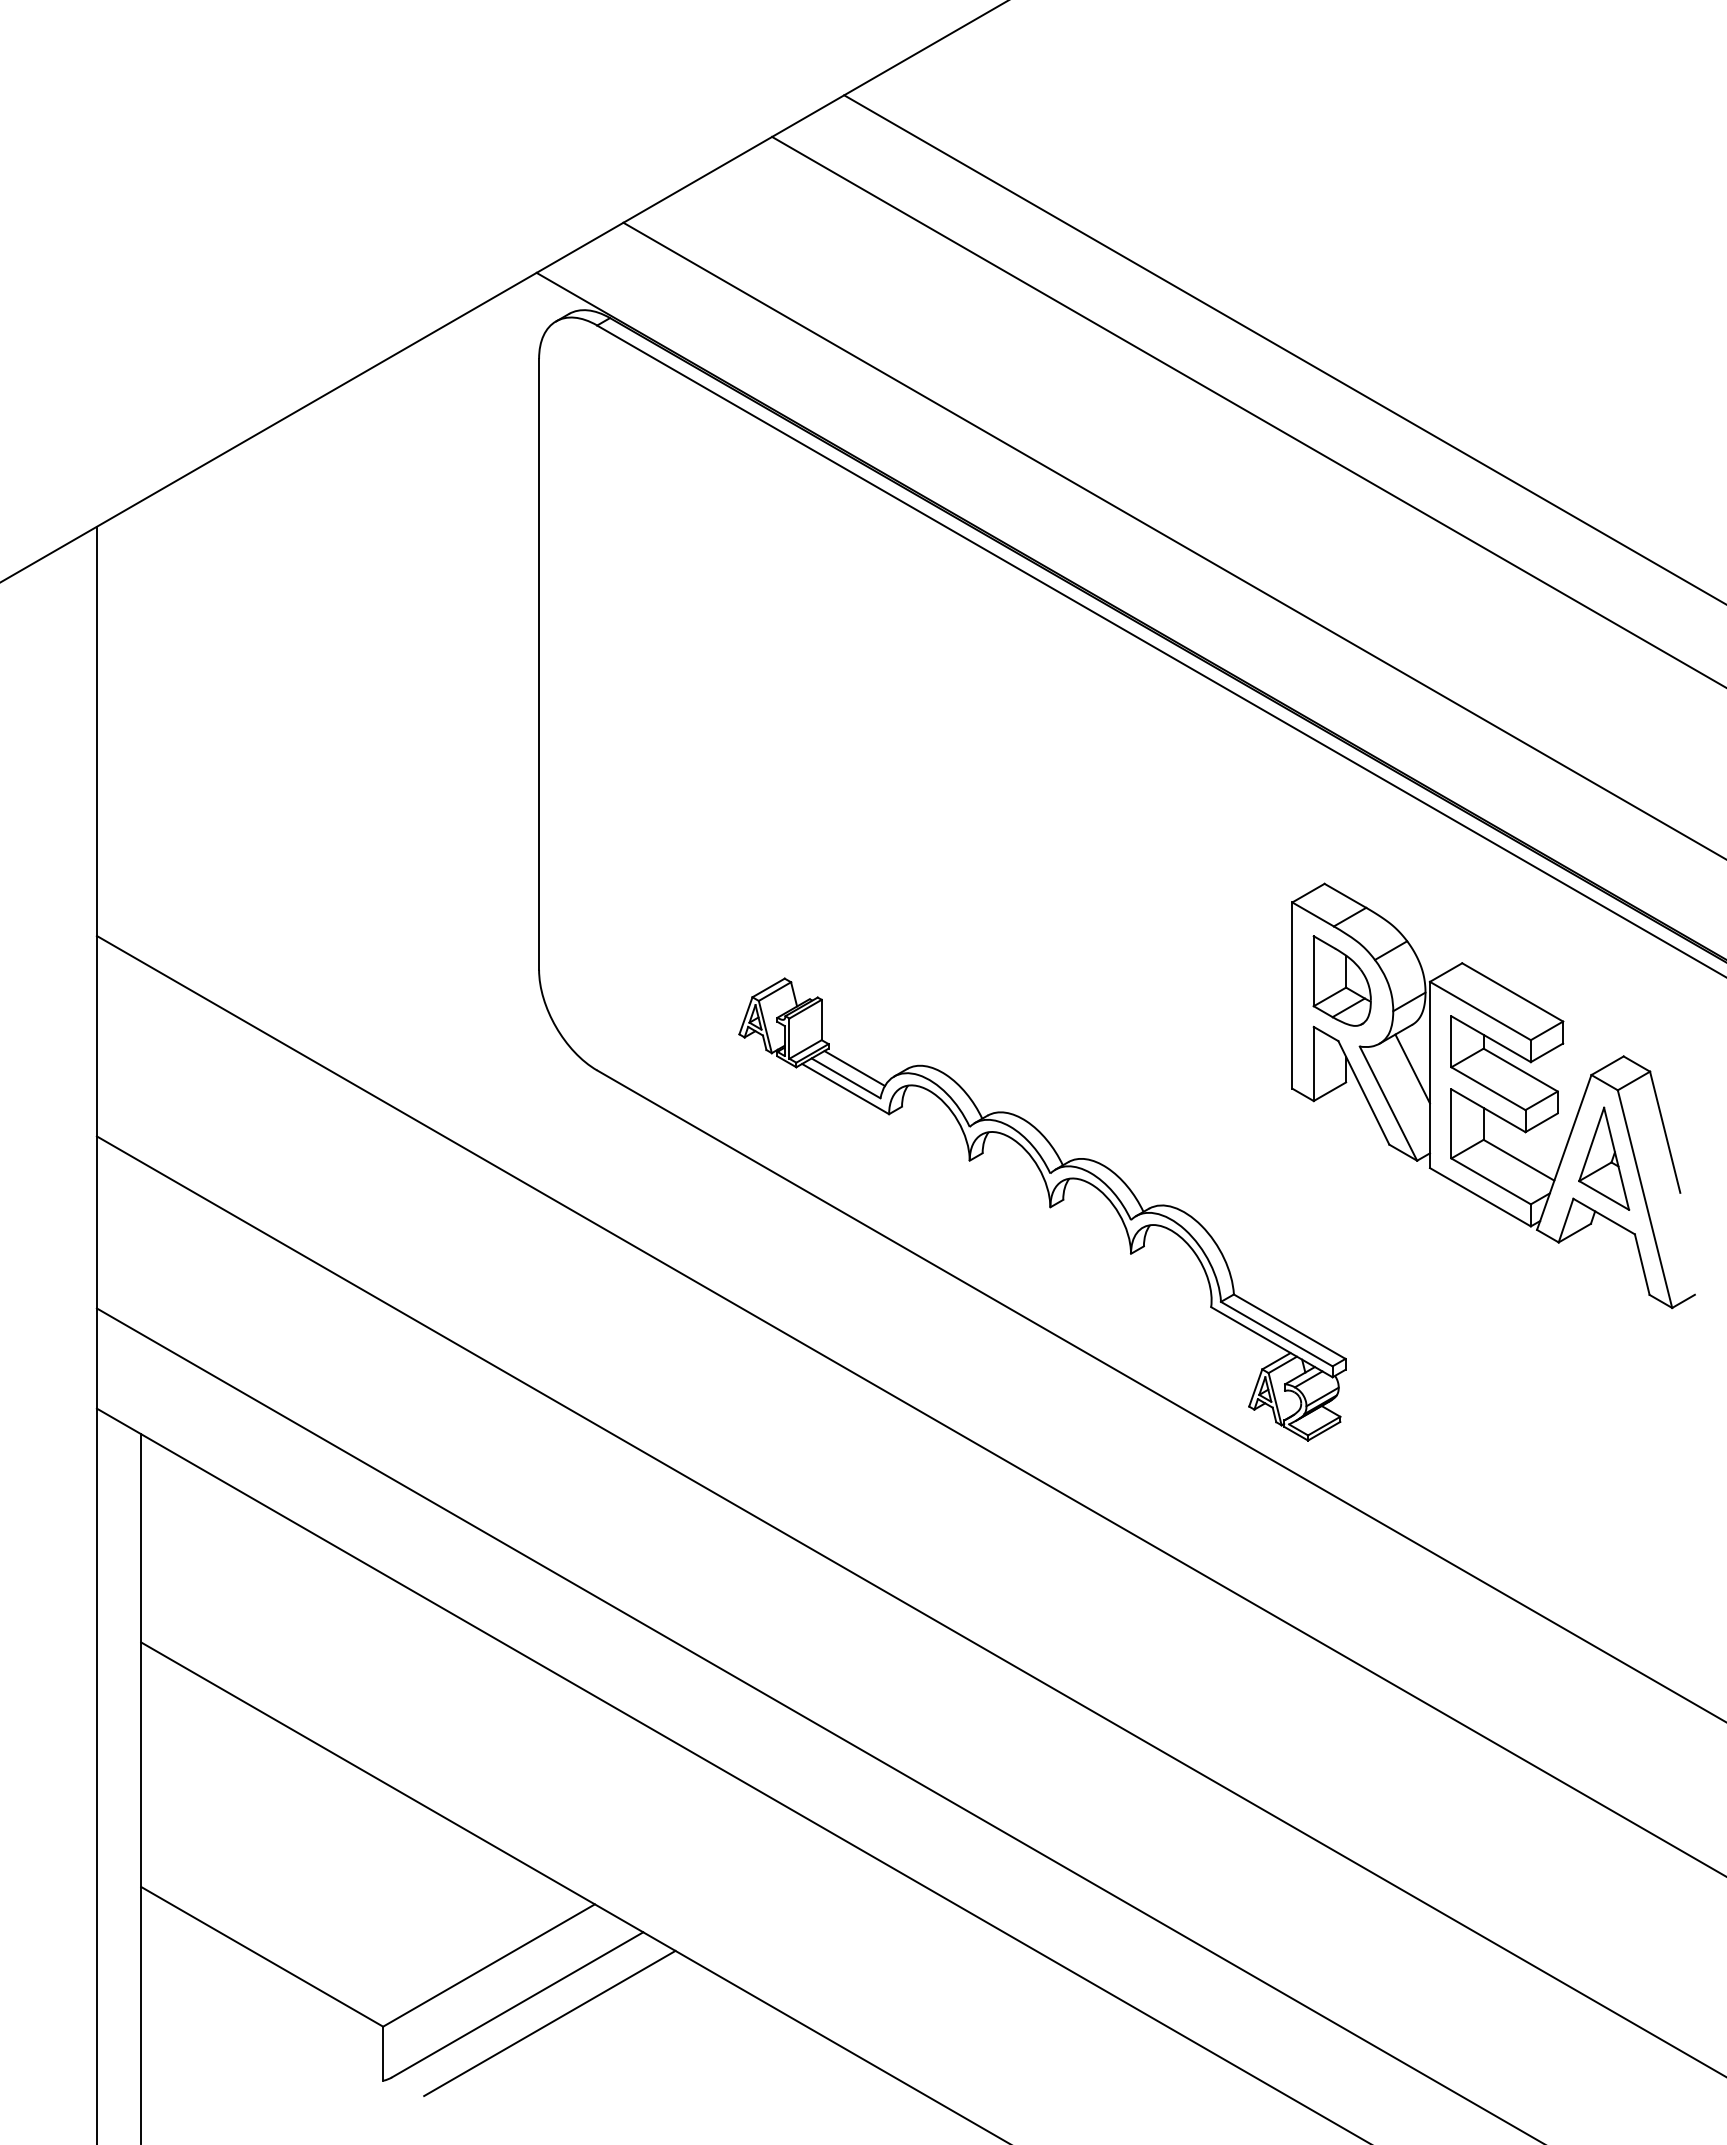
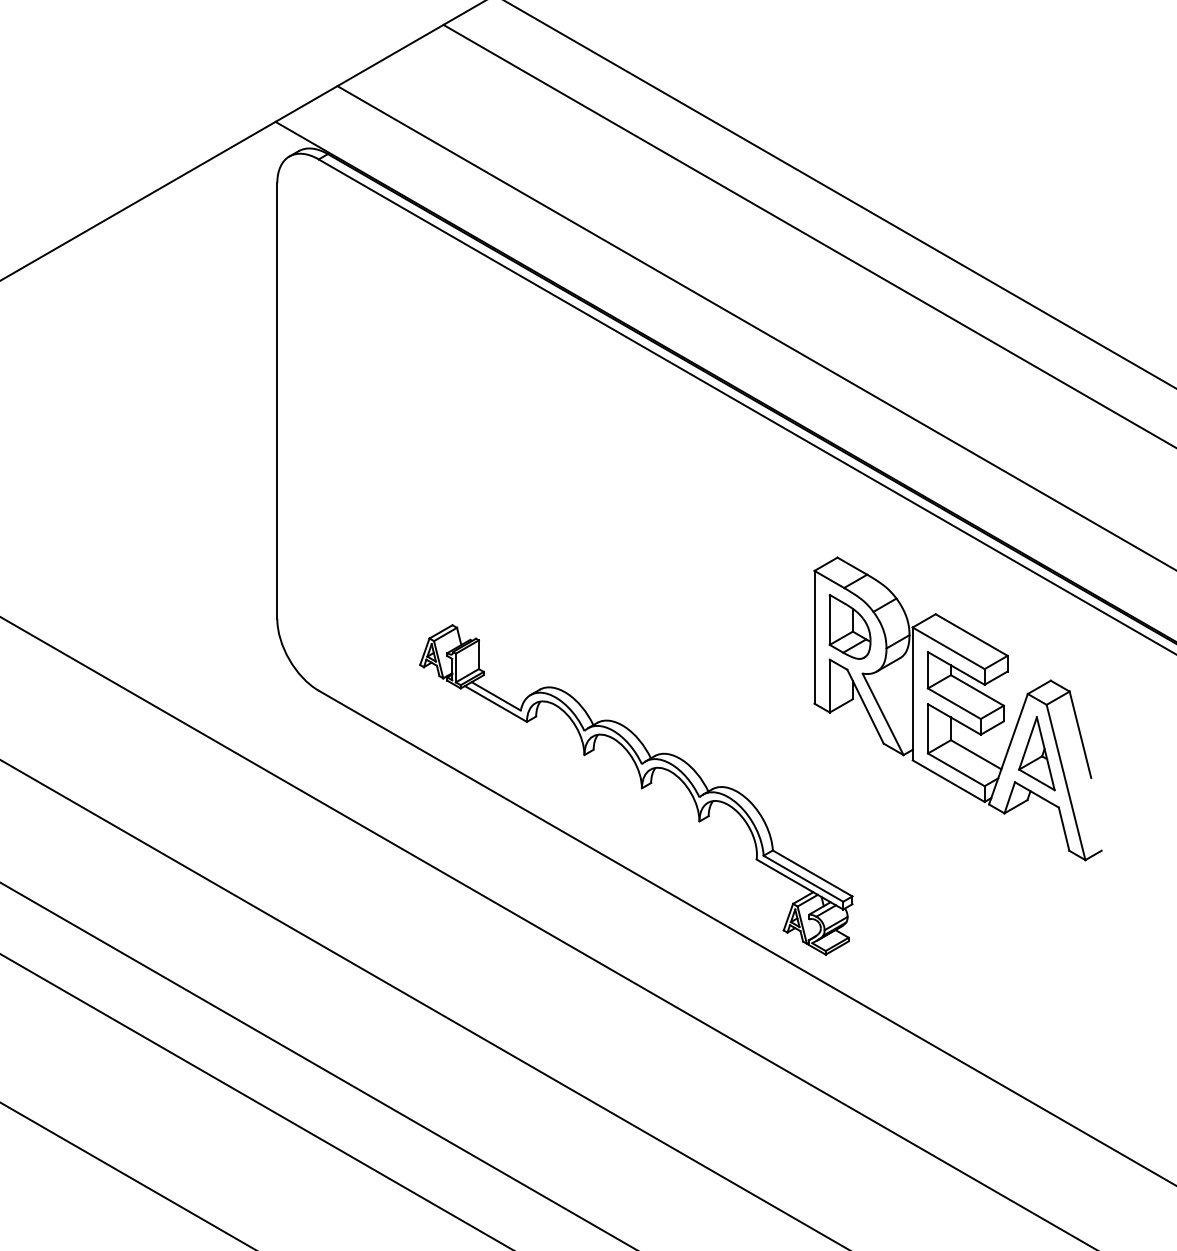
line: (854, 1068) -> (502, 689), removed
line: (1412, 1068) -> (900, 689), removed

